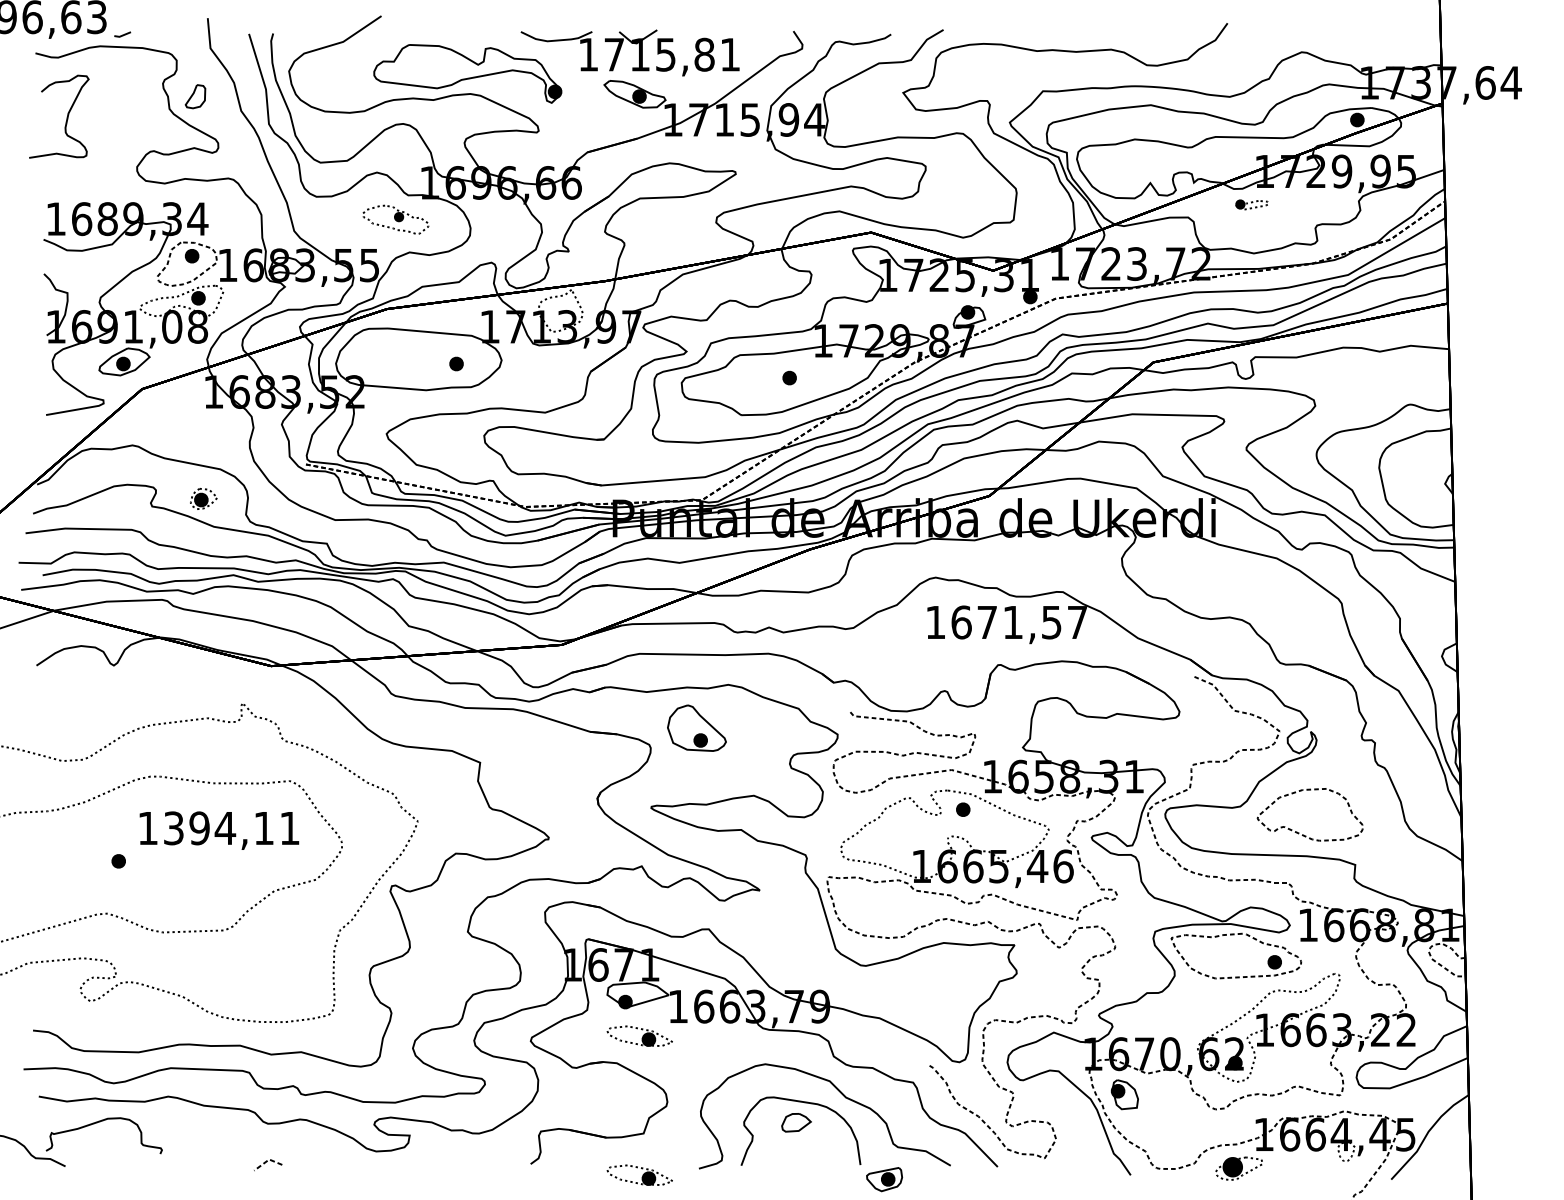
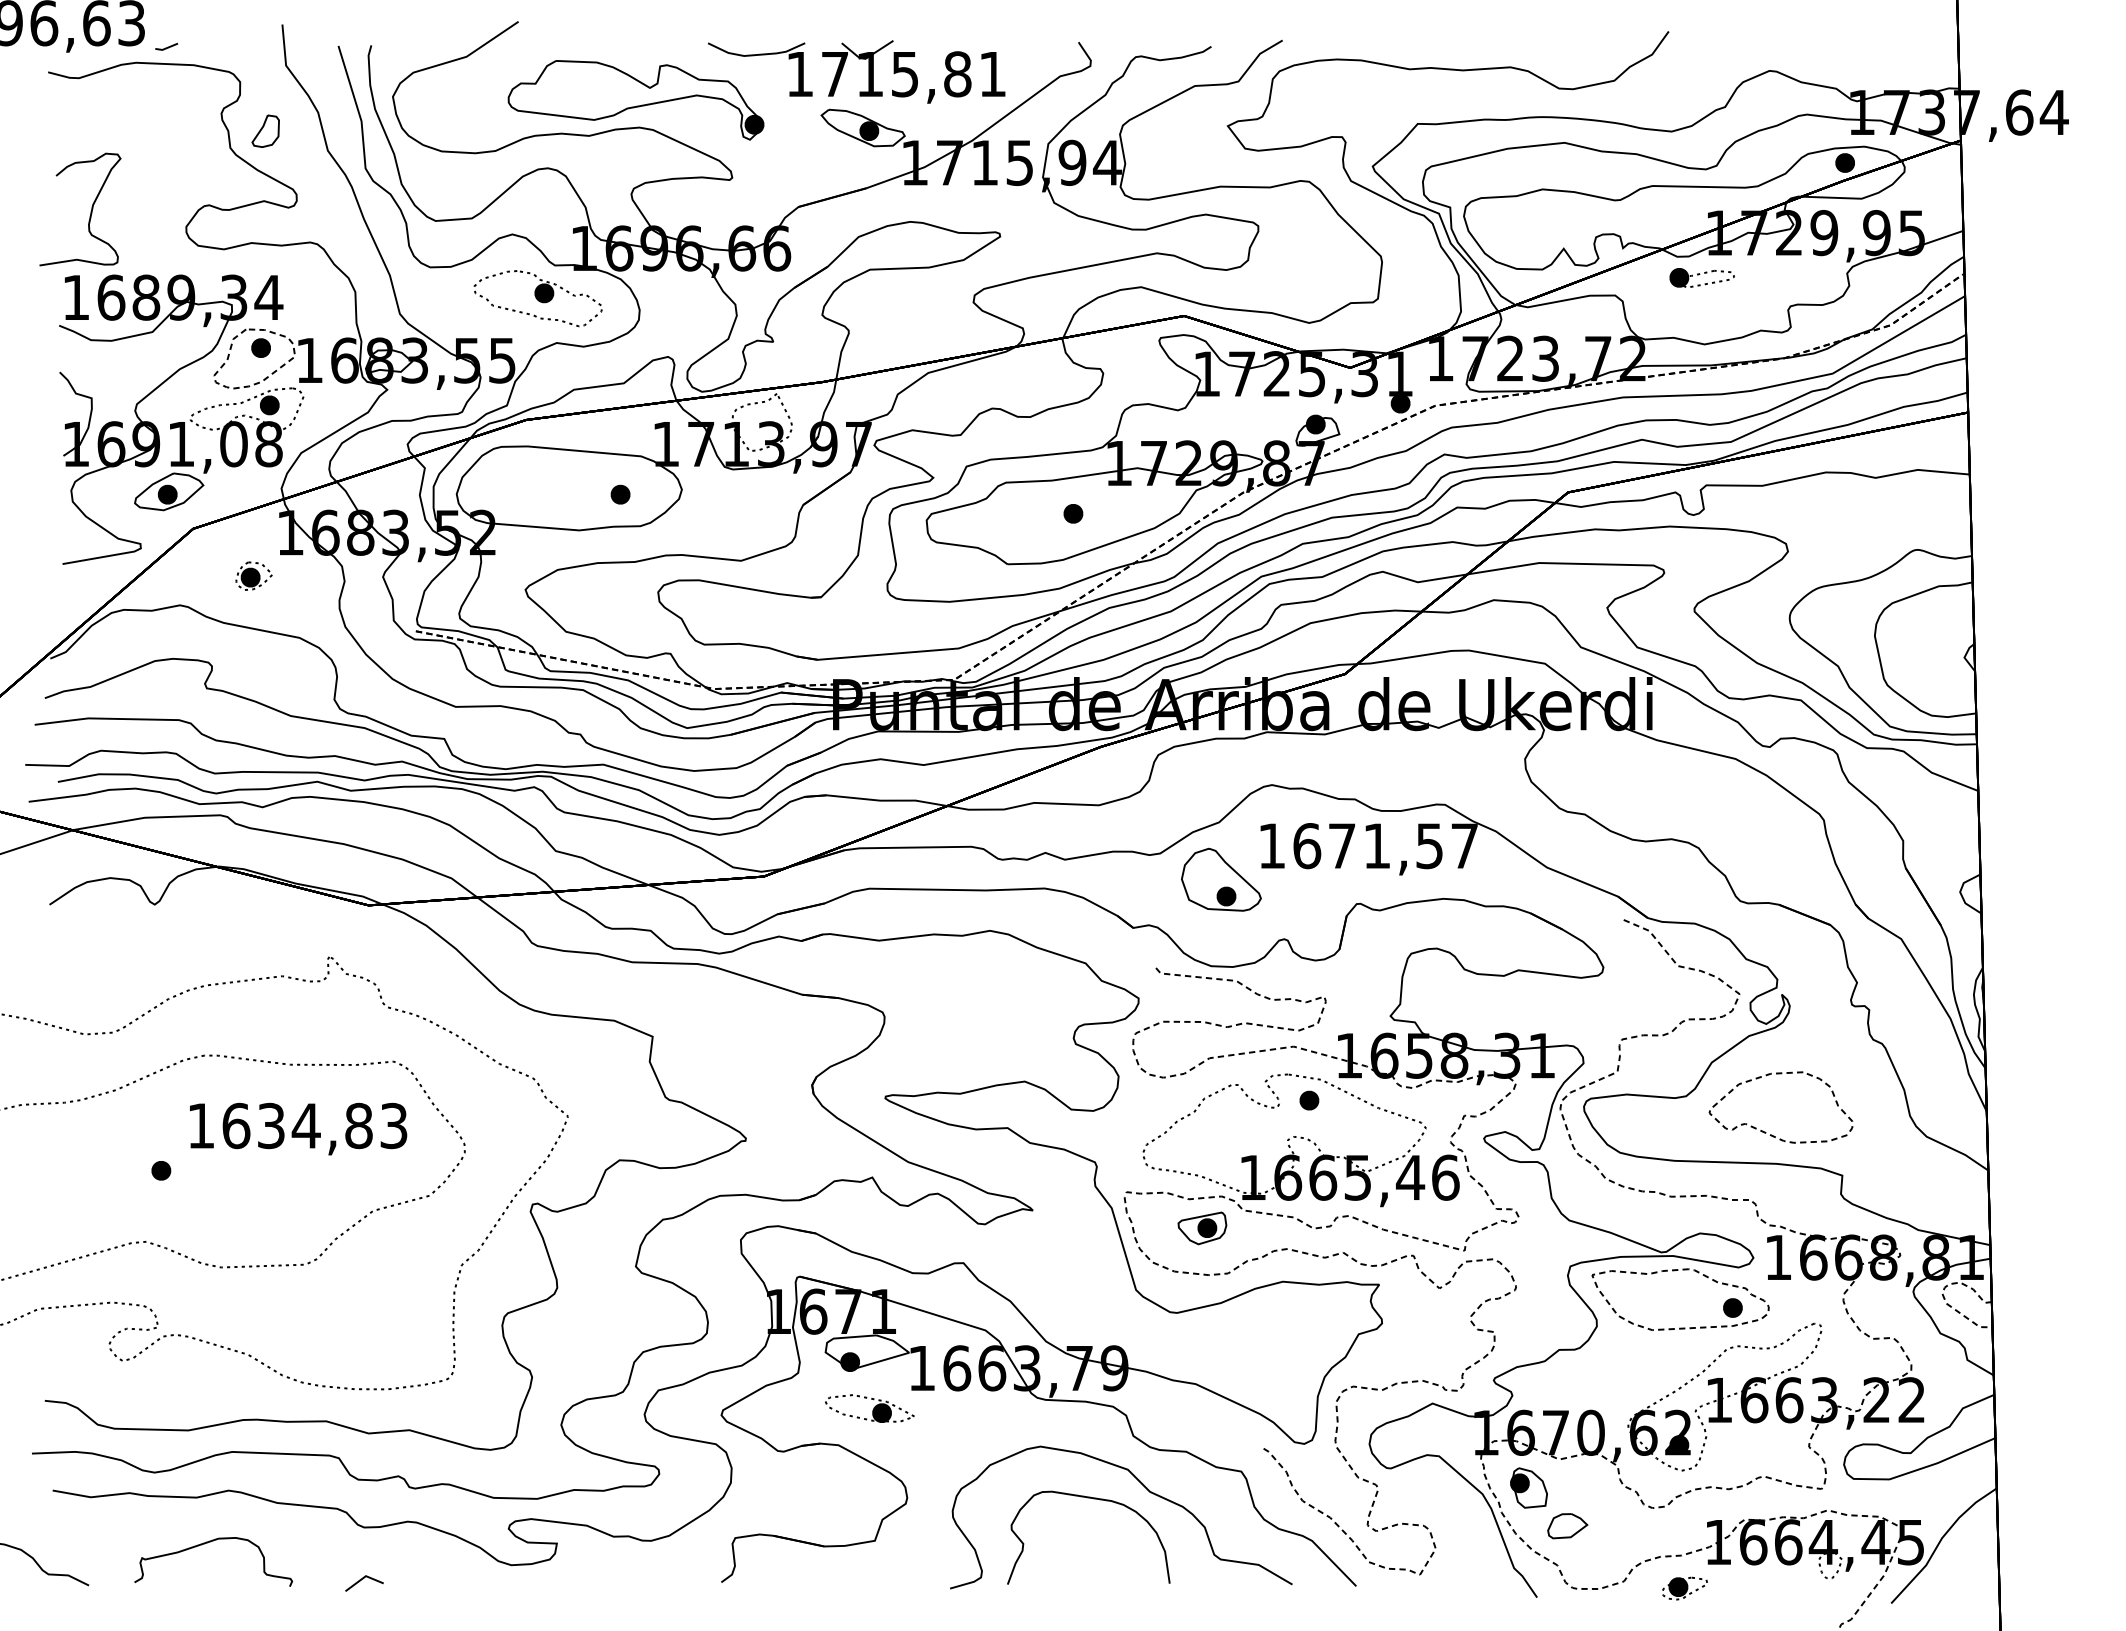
curve: (66, 118) -> (90, 211), moved
part: (1251, 204) -> (1701, 277), size x1.43
part: (395, 219) -> (537, 298), size x1.43
part: (203, 498) -> (253, 575), moved
part: (697, 727) -> (1221, 879), moved
text: (231, 828) -> (314, 1125), 1394,11 -> 1634,83
curve: (99, 1122) -> (207, 1543), moved
part: (796, 1123) -> (1567, 1526), moved
line: (267, 1160) -> (363, 1577), dashed -> solid
part: (1239, 1168) -> (1684, 1588), size x0.71
part: (639, 1175) -> (869, 1597), removed
part: (884, 1179) -> (1202, 1228), moved

